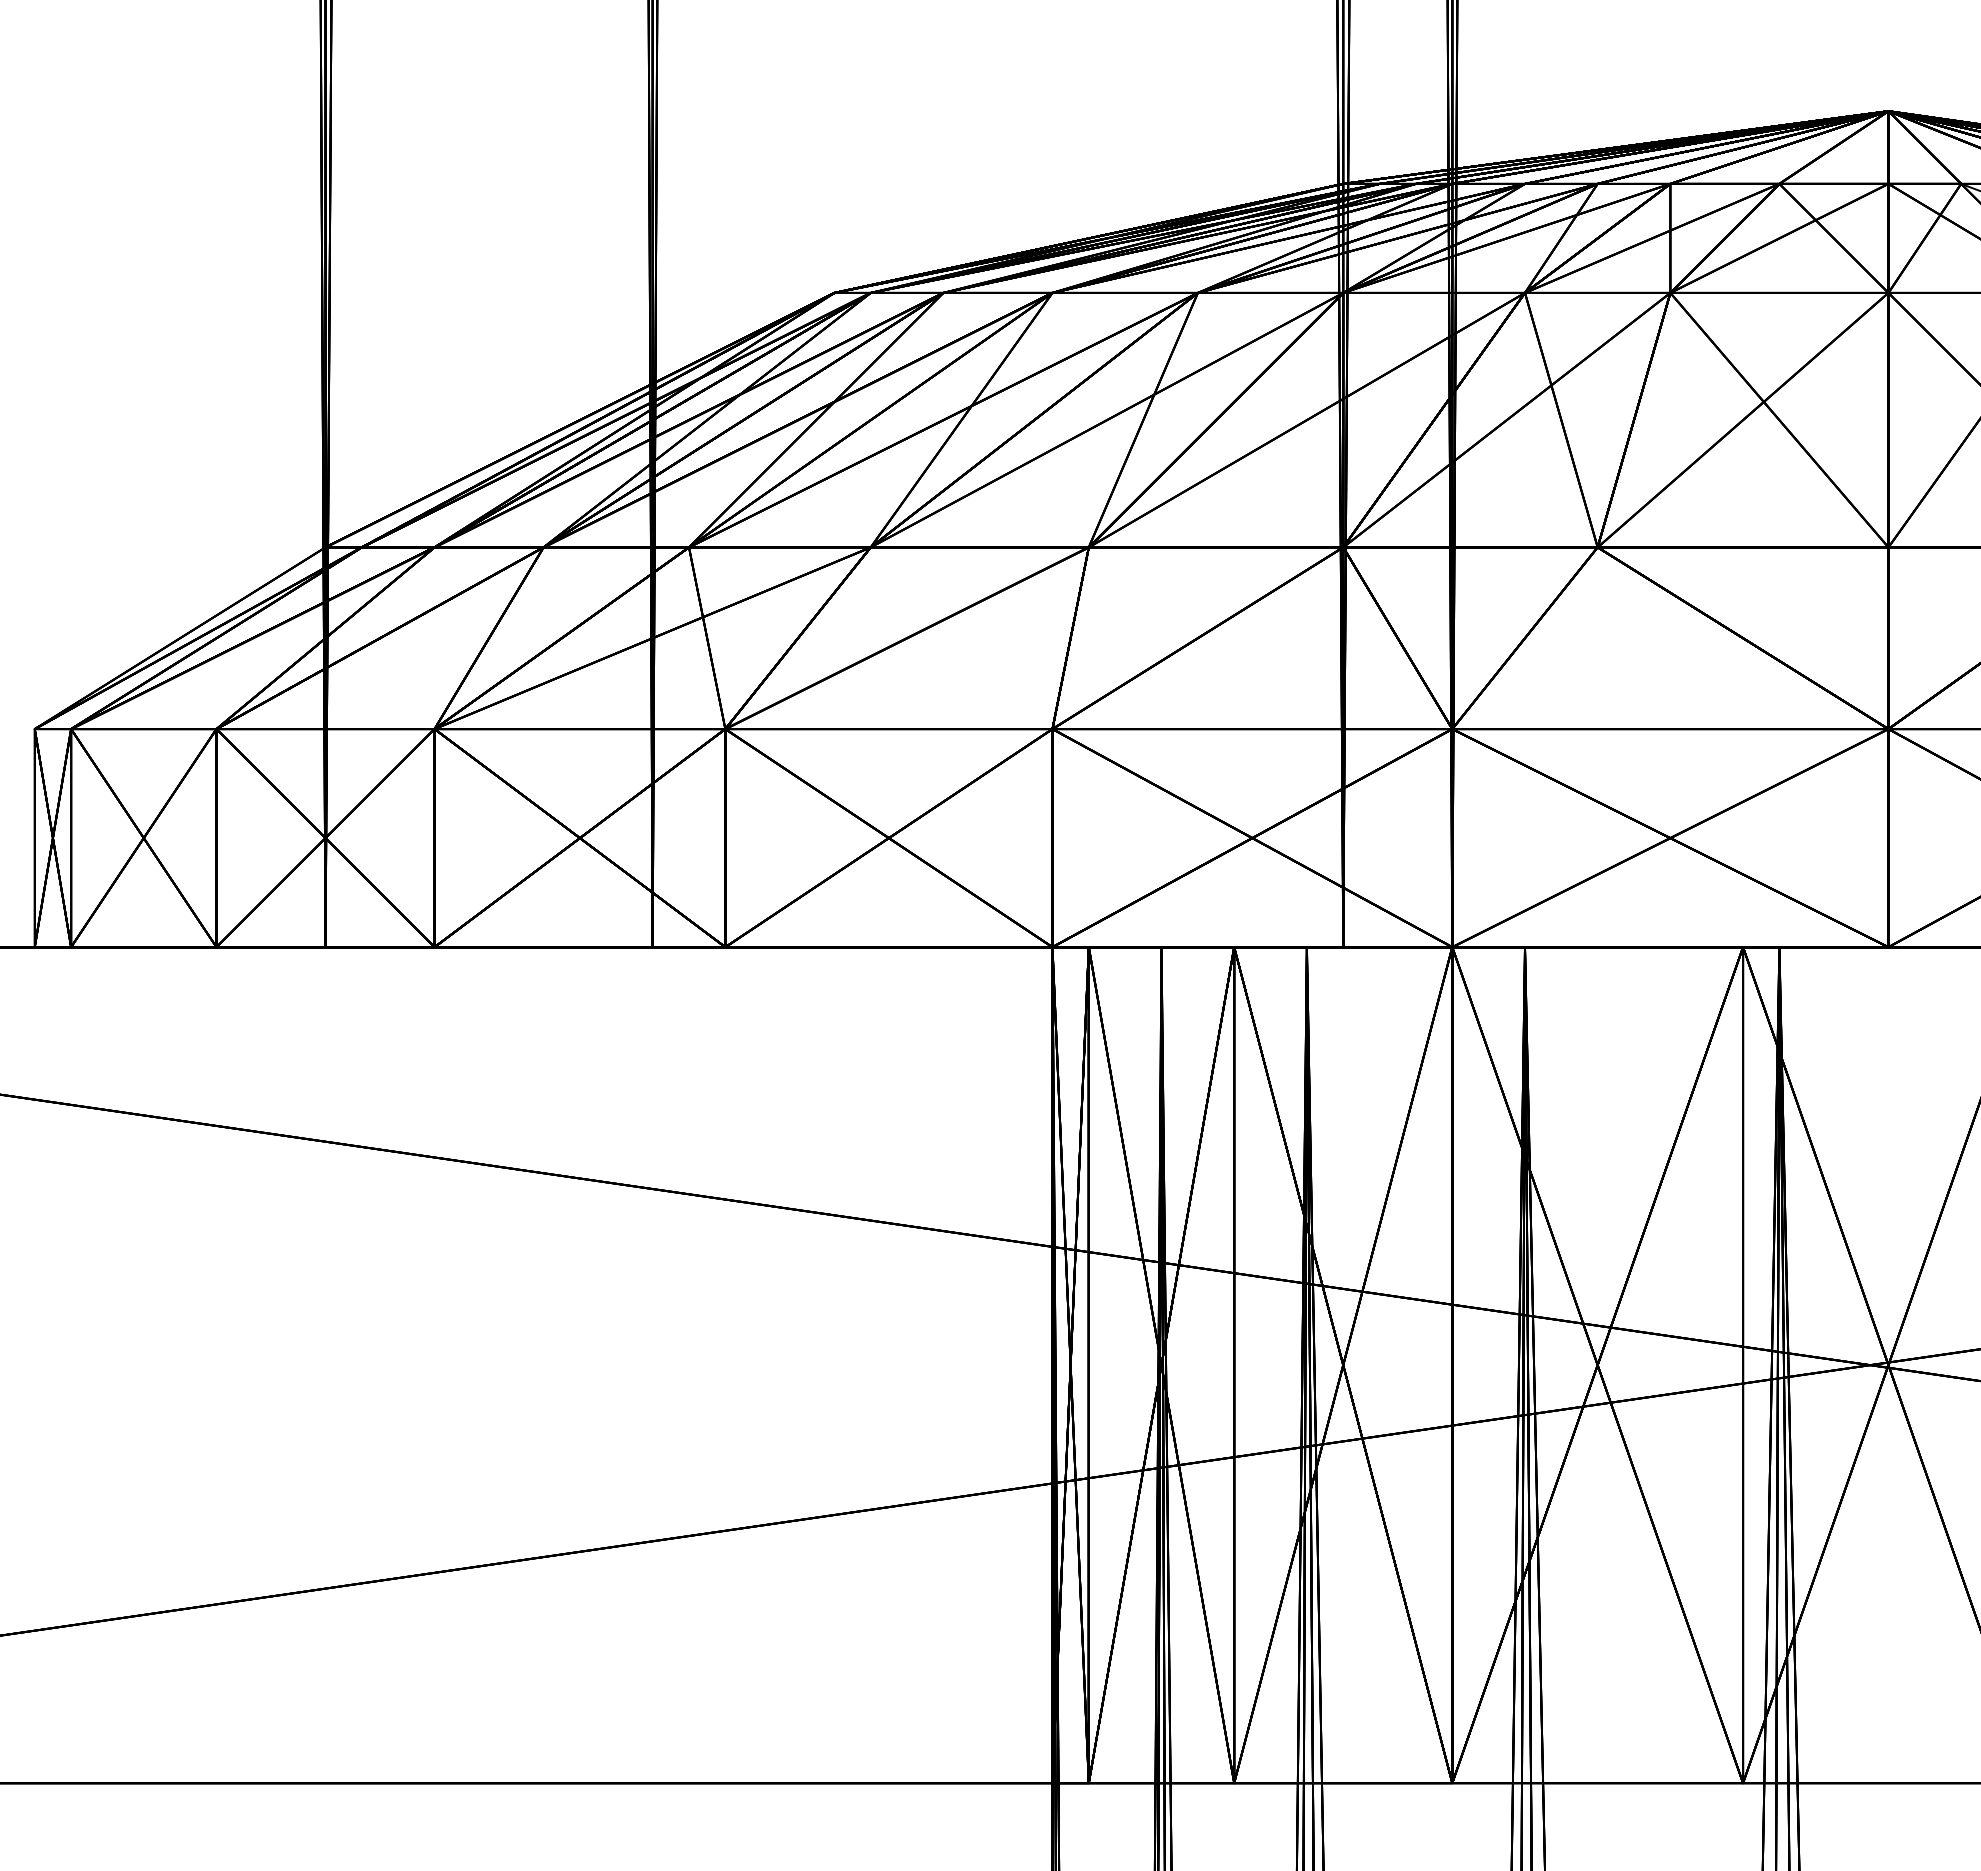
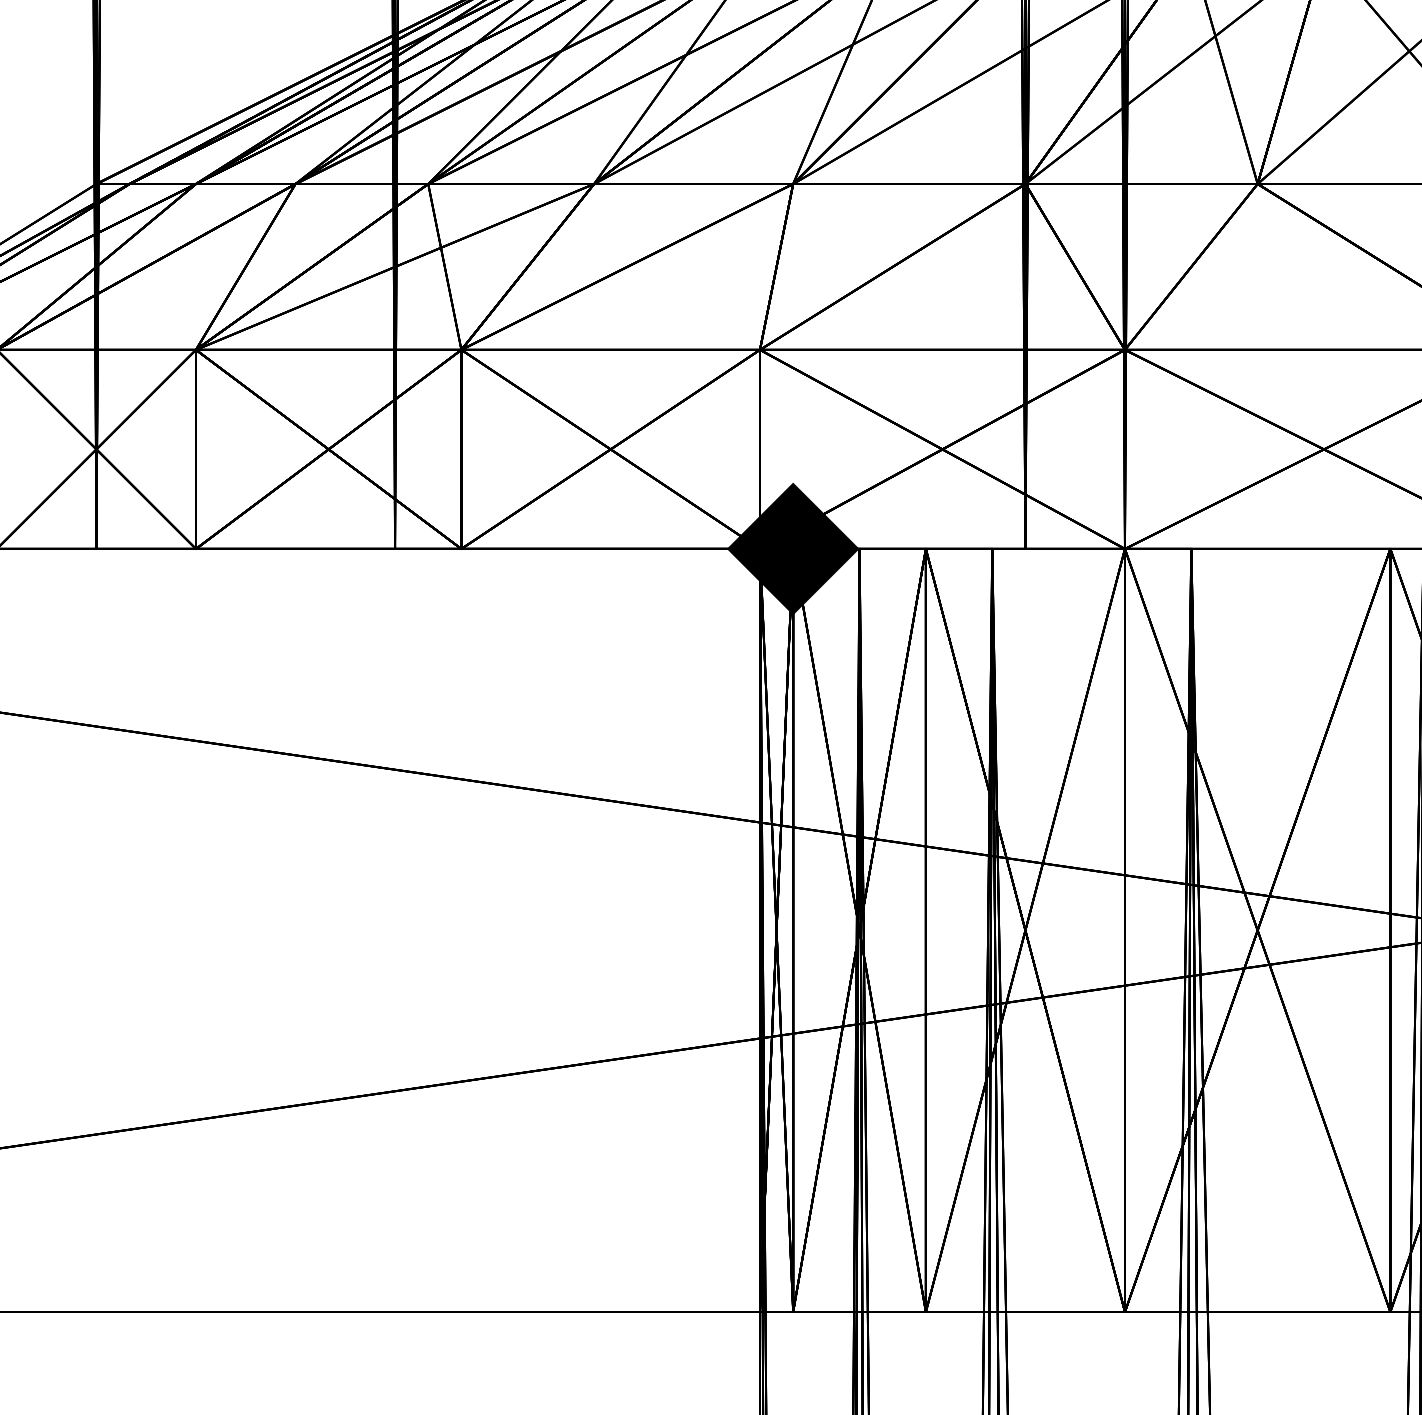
fill: (1088, 946) -> (792, 548), added

